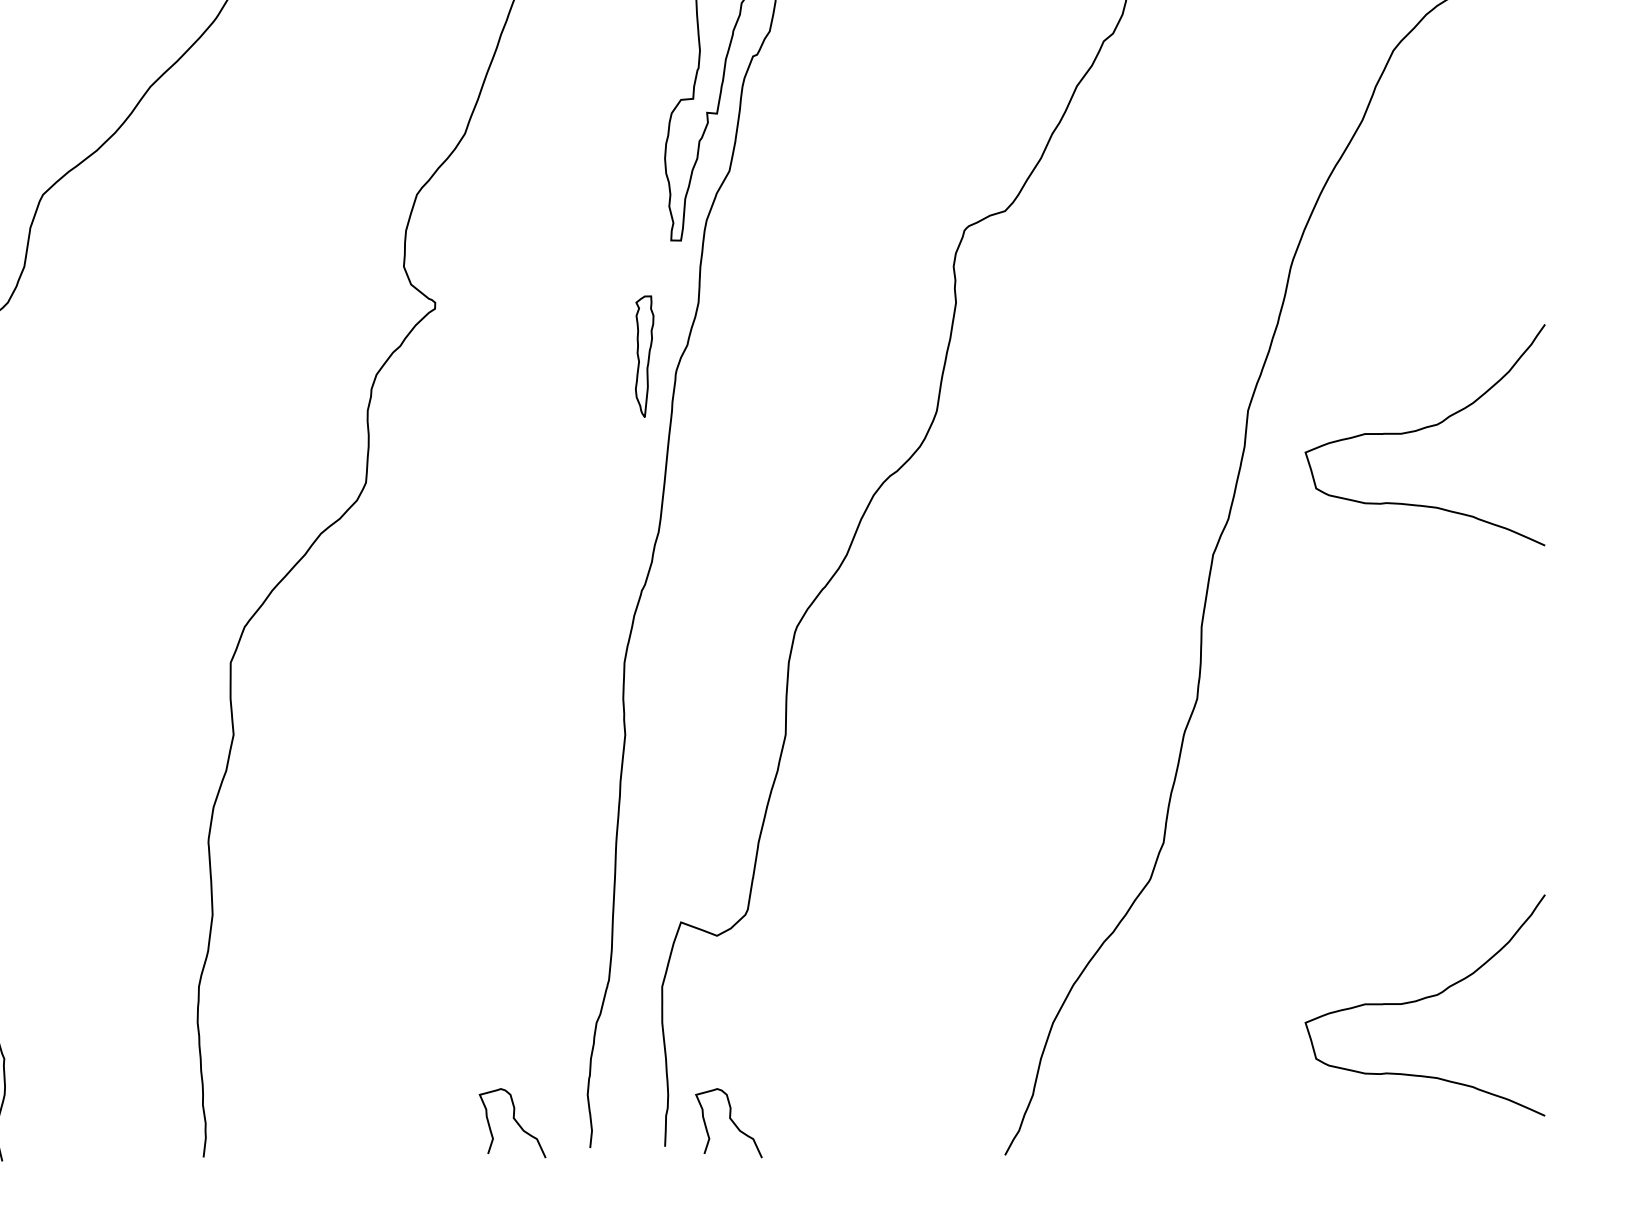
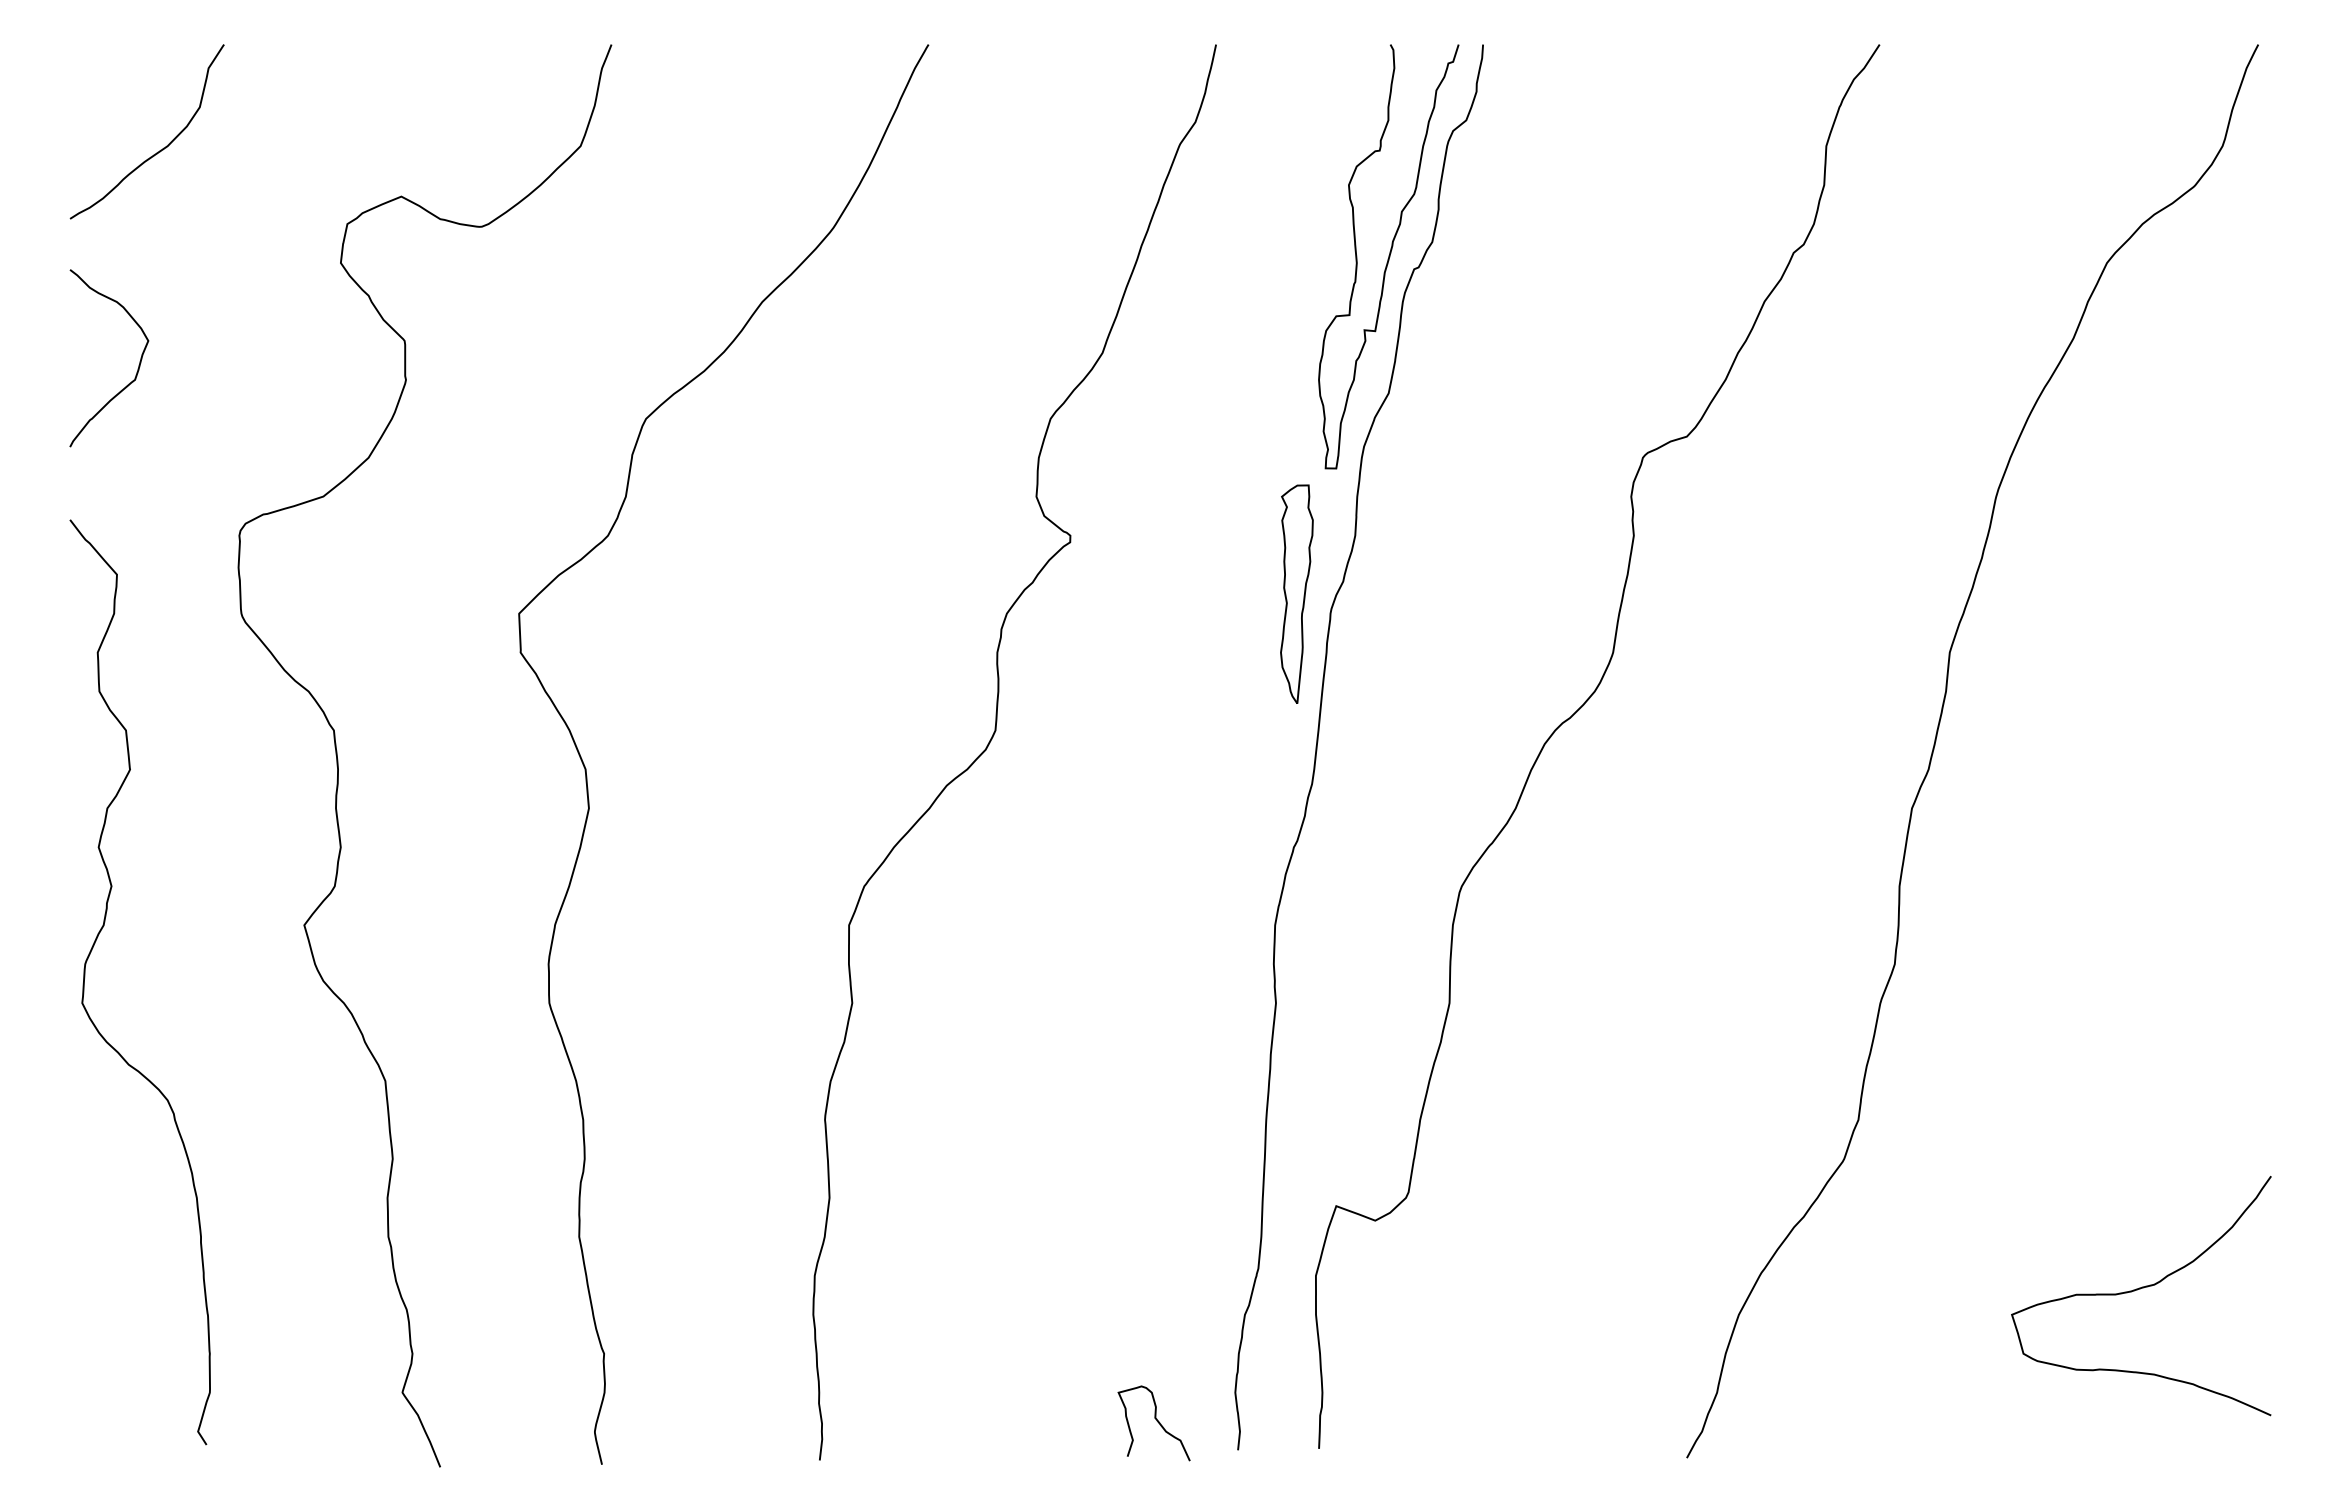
part: (644, 356) -> (1296, 593), size x1.67
curve: (1424, 429) -> (2140, 672), removed
curve: (731, 1121) -> (1390, 1421), removed

